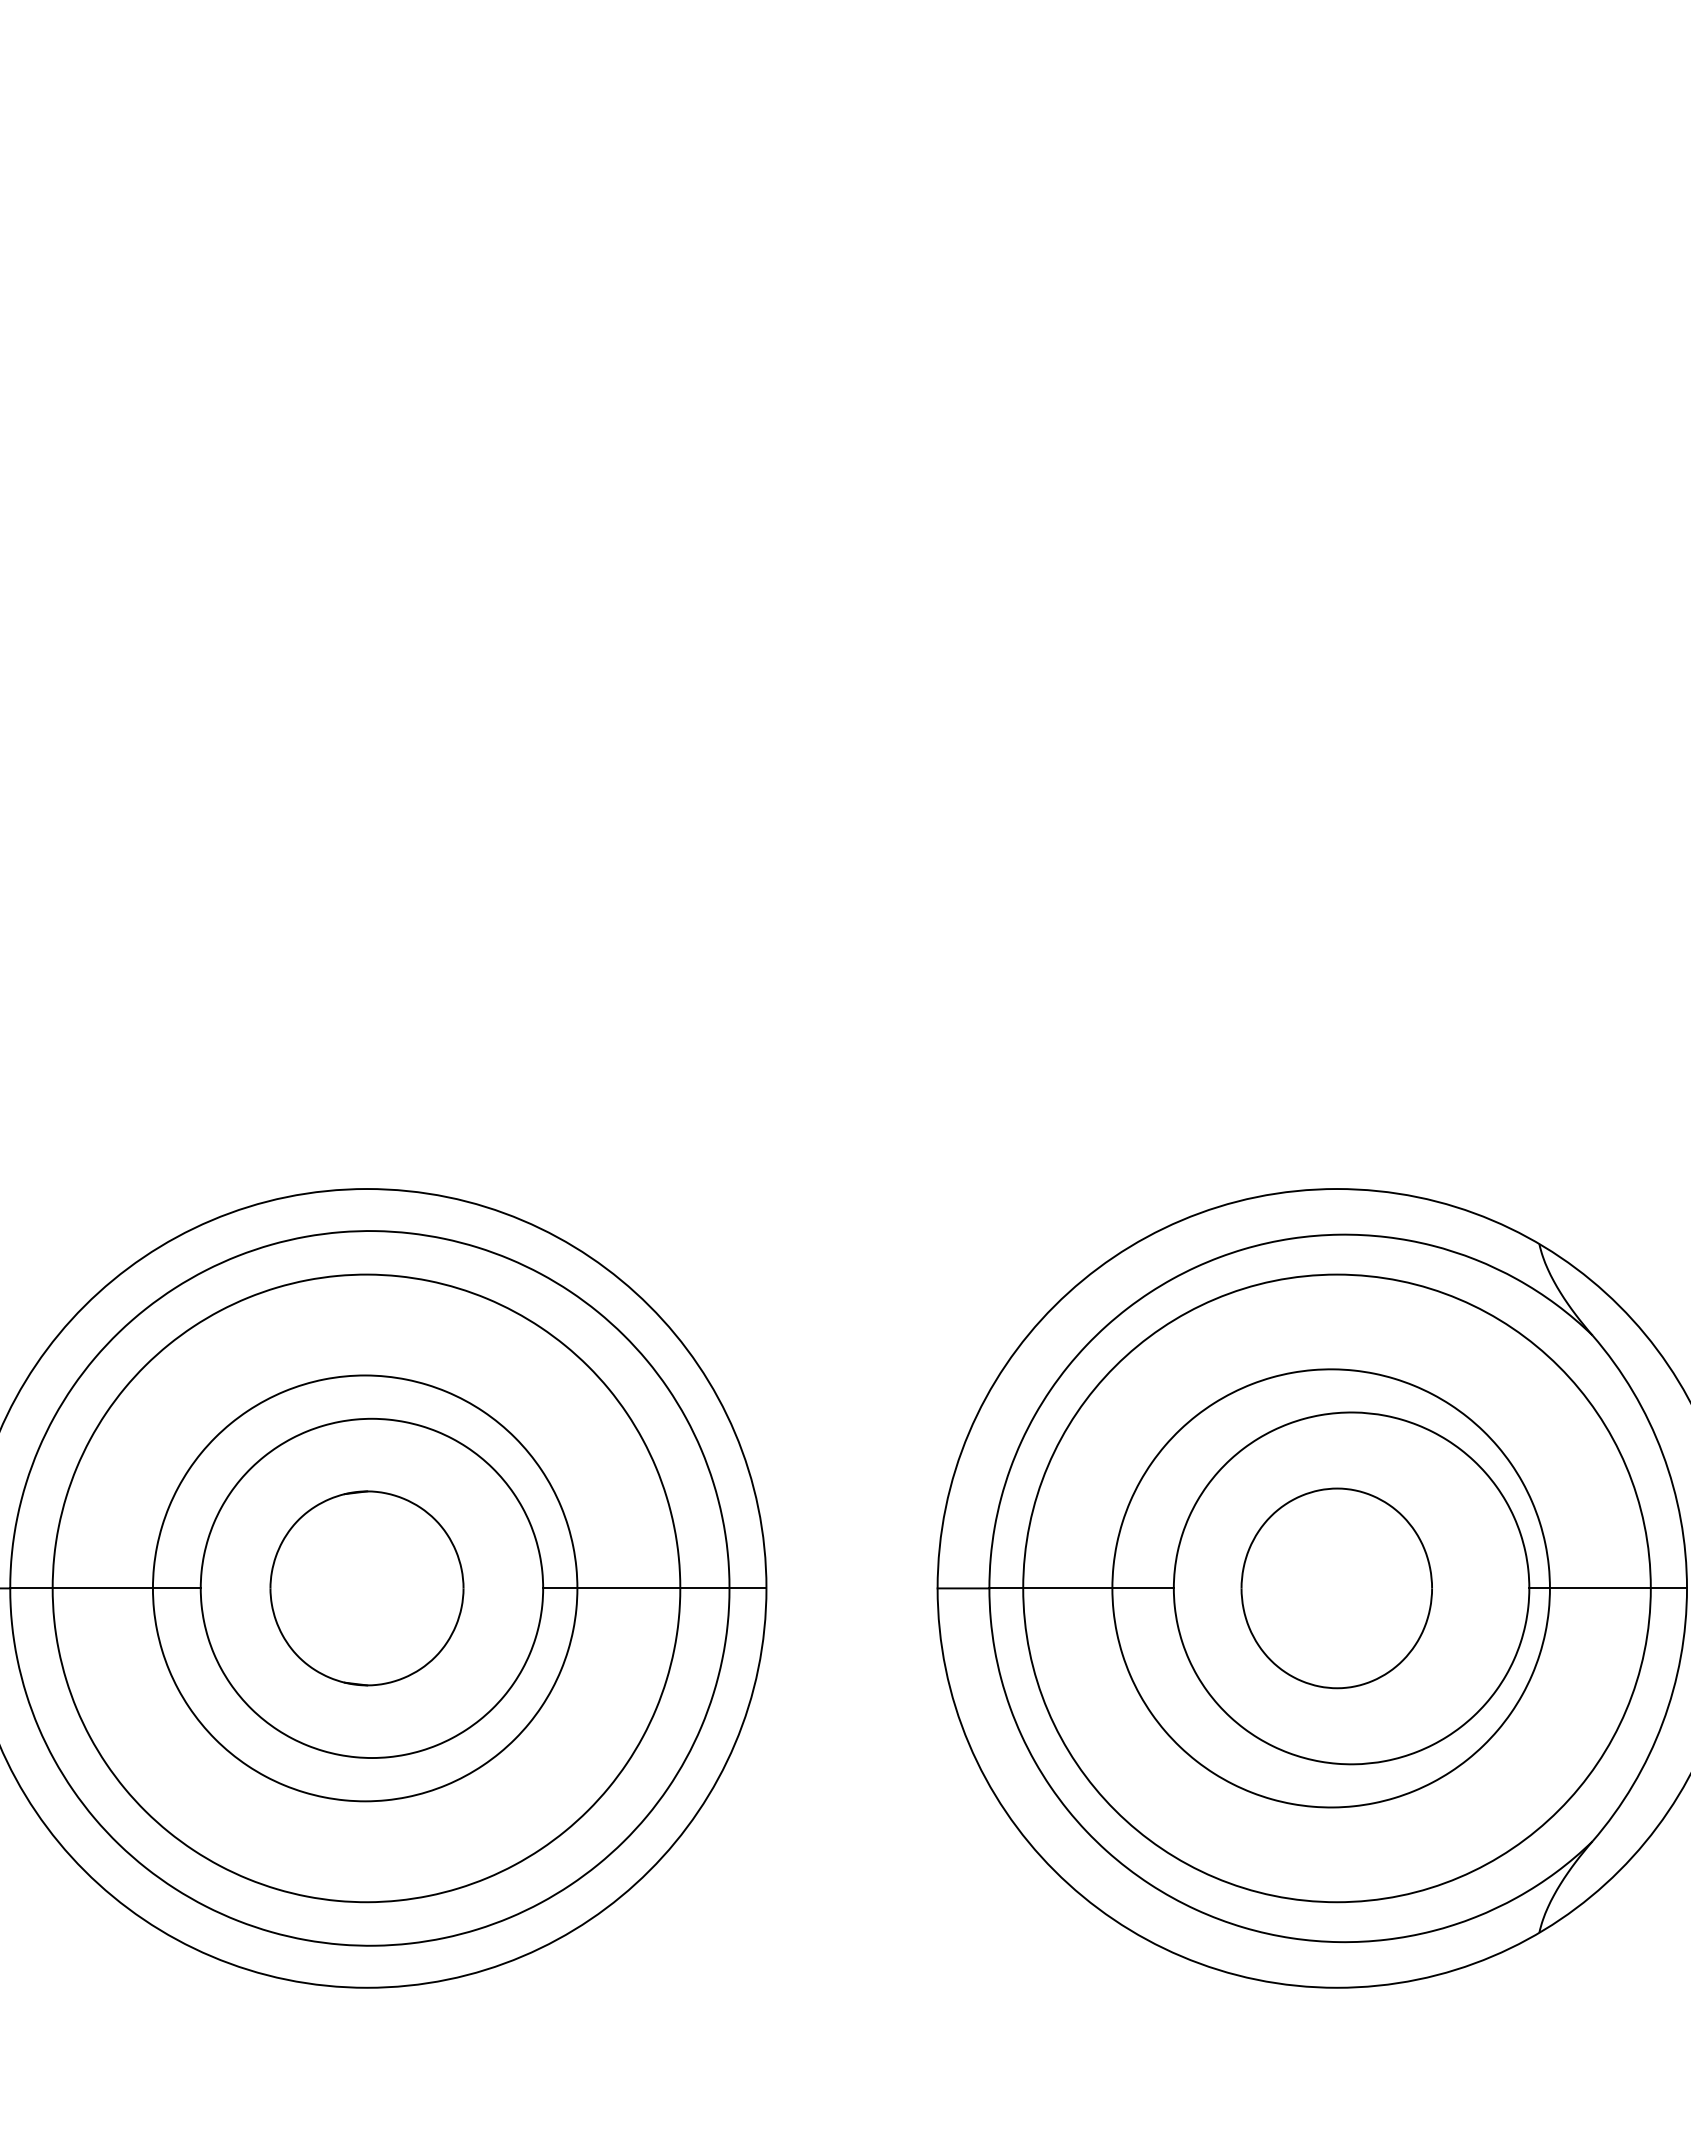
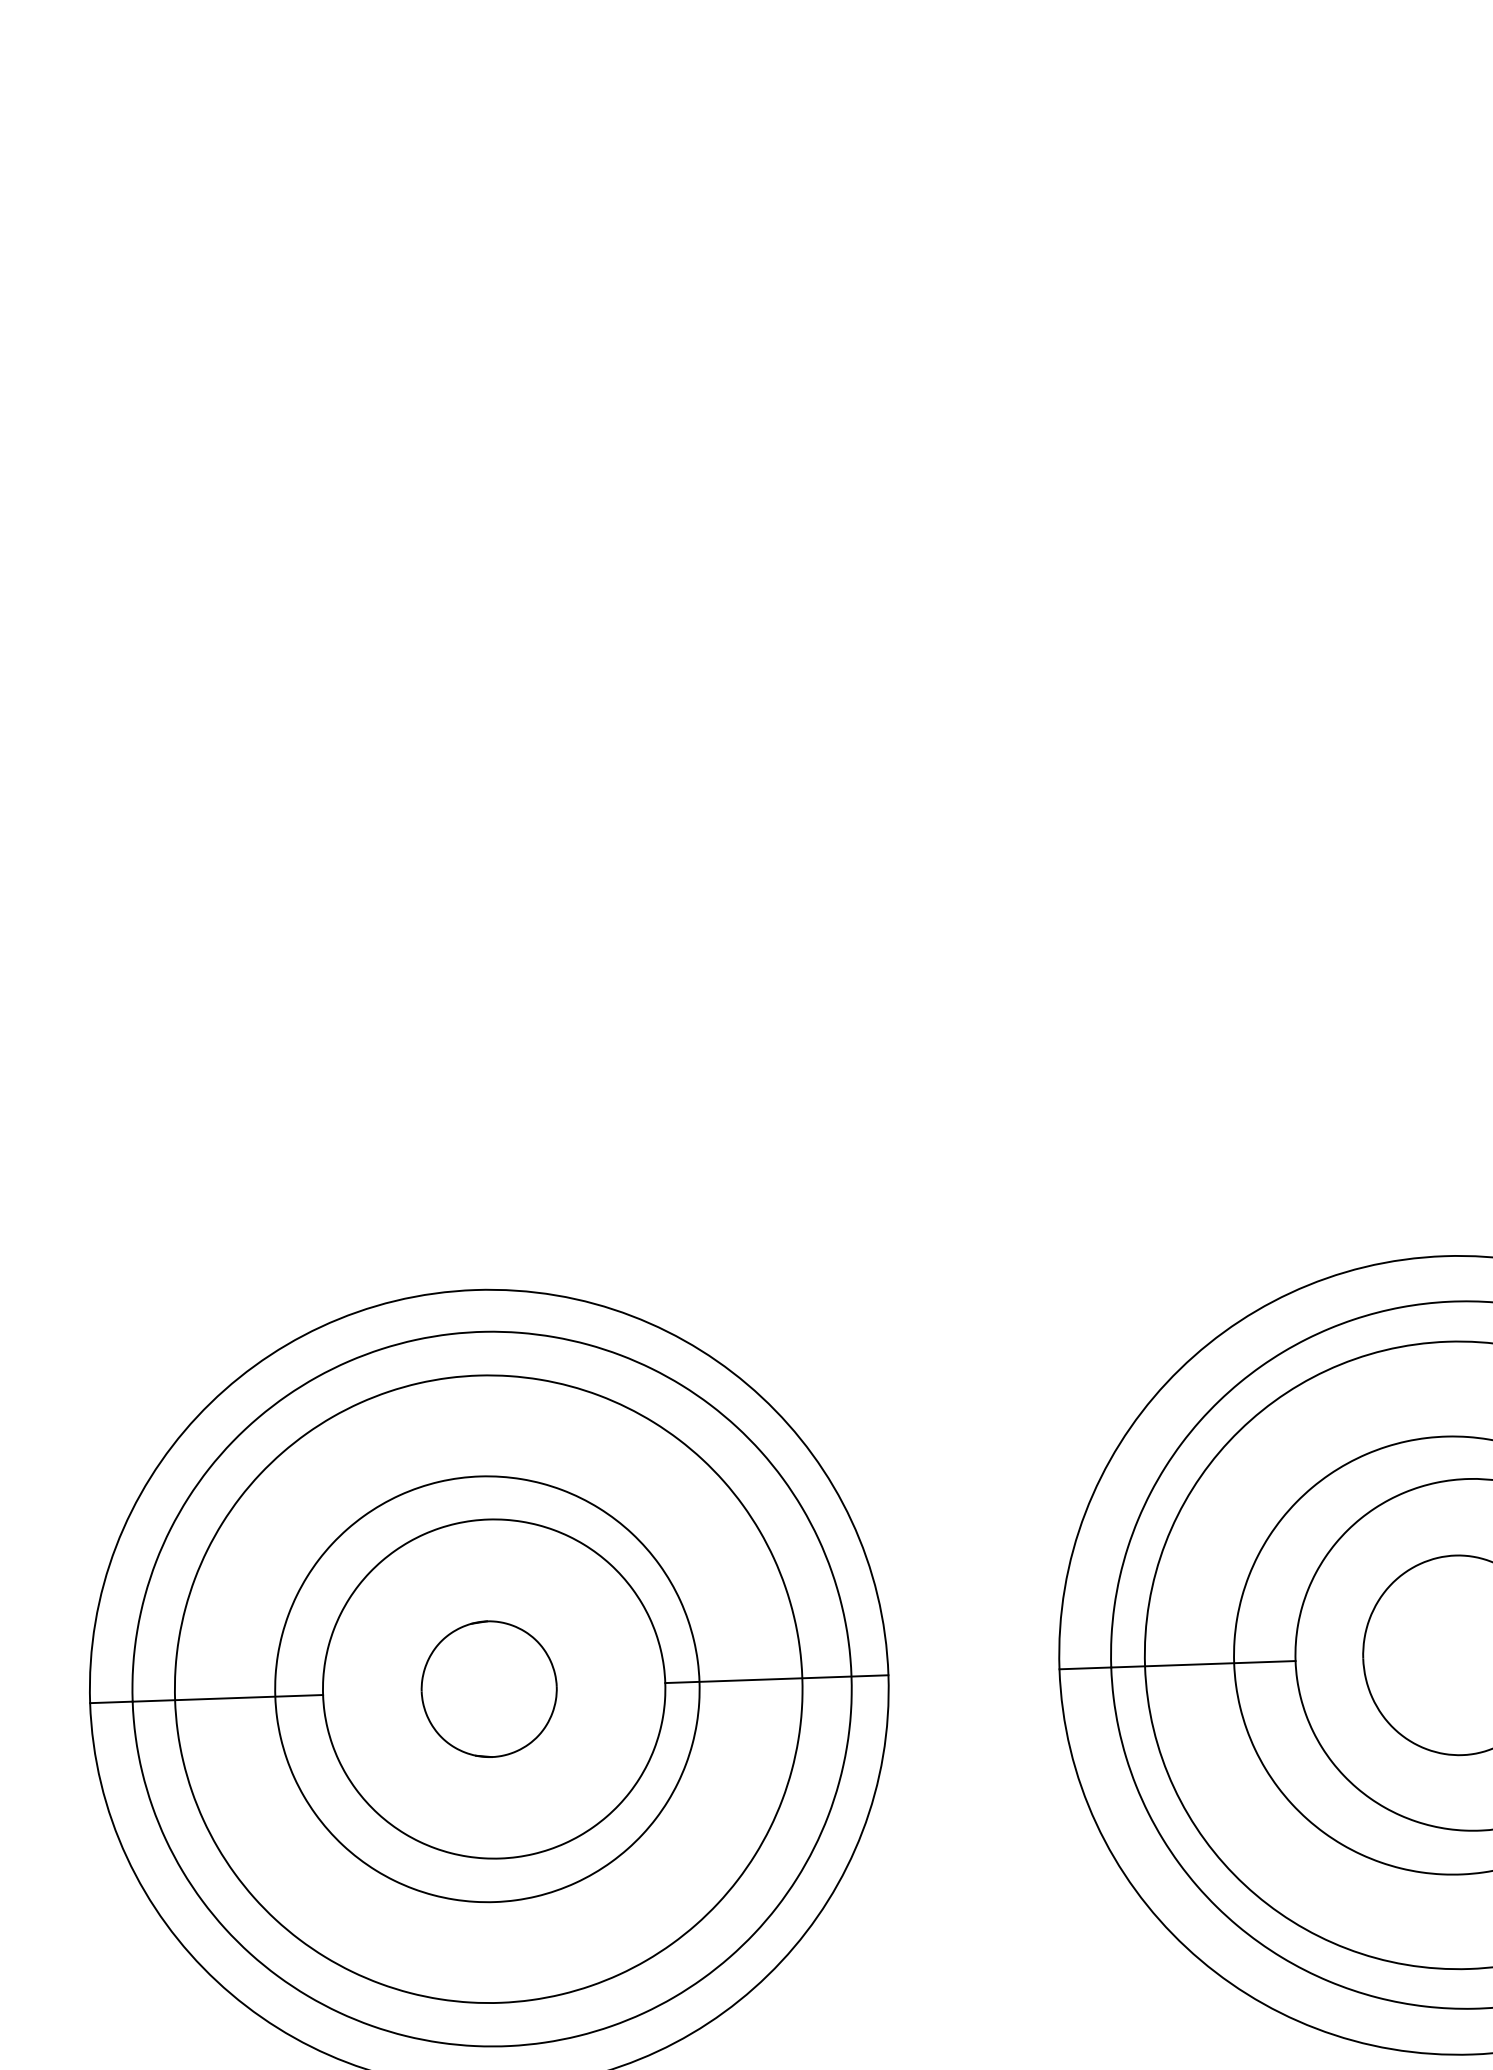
part: (366, 1588) -> (488, 1689), size x0.7

